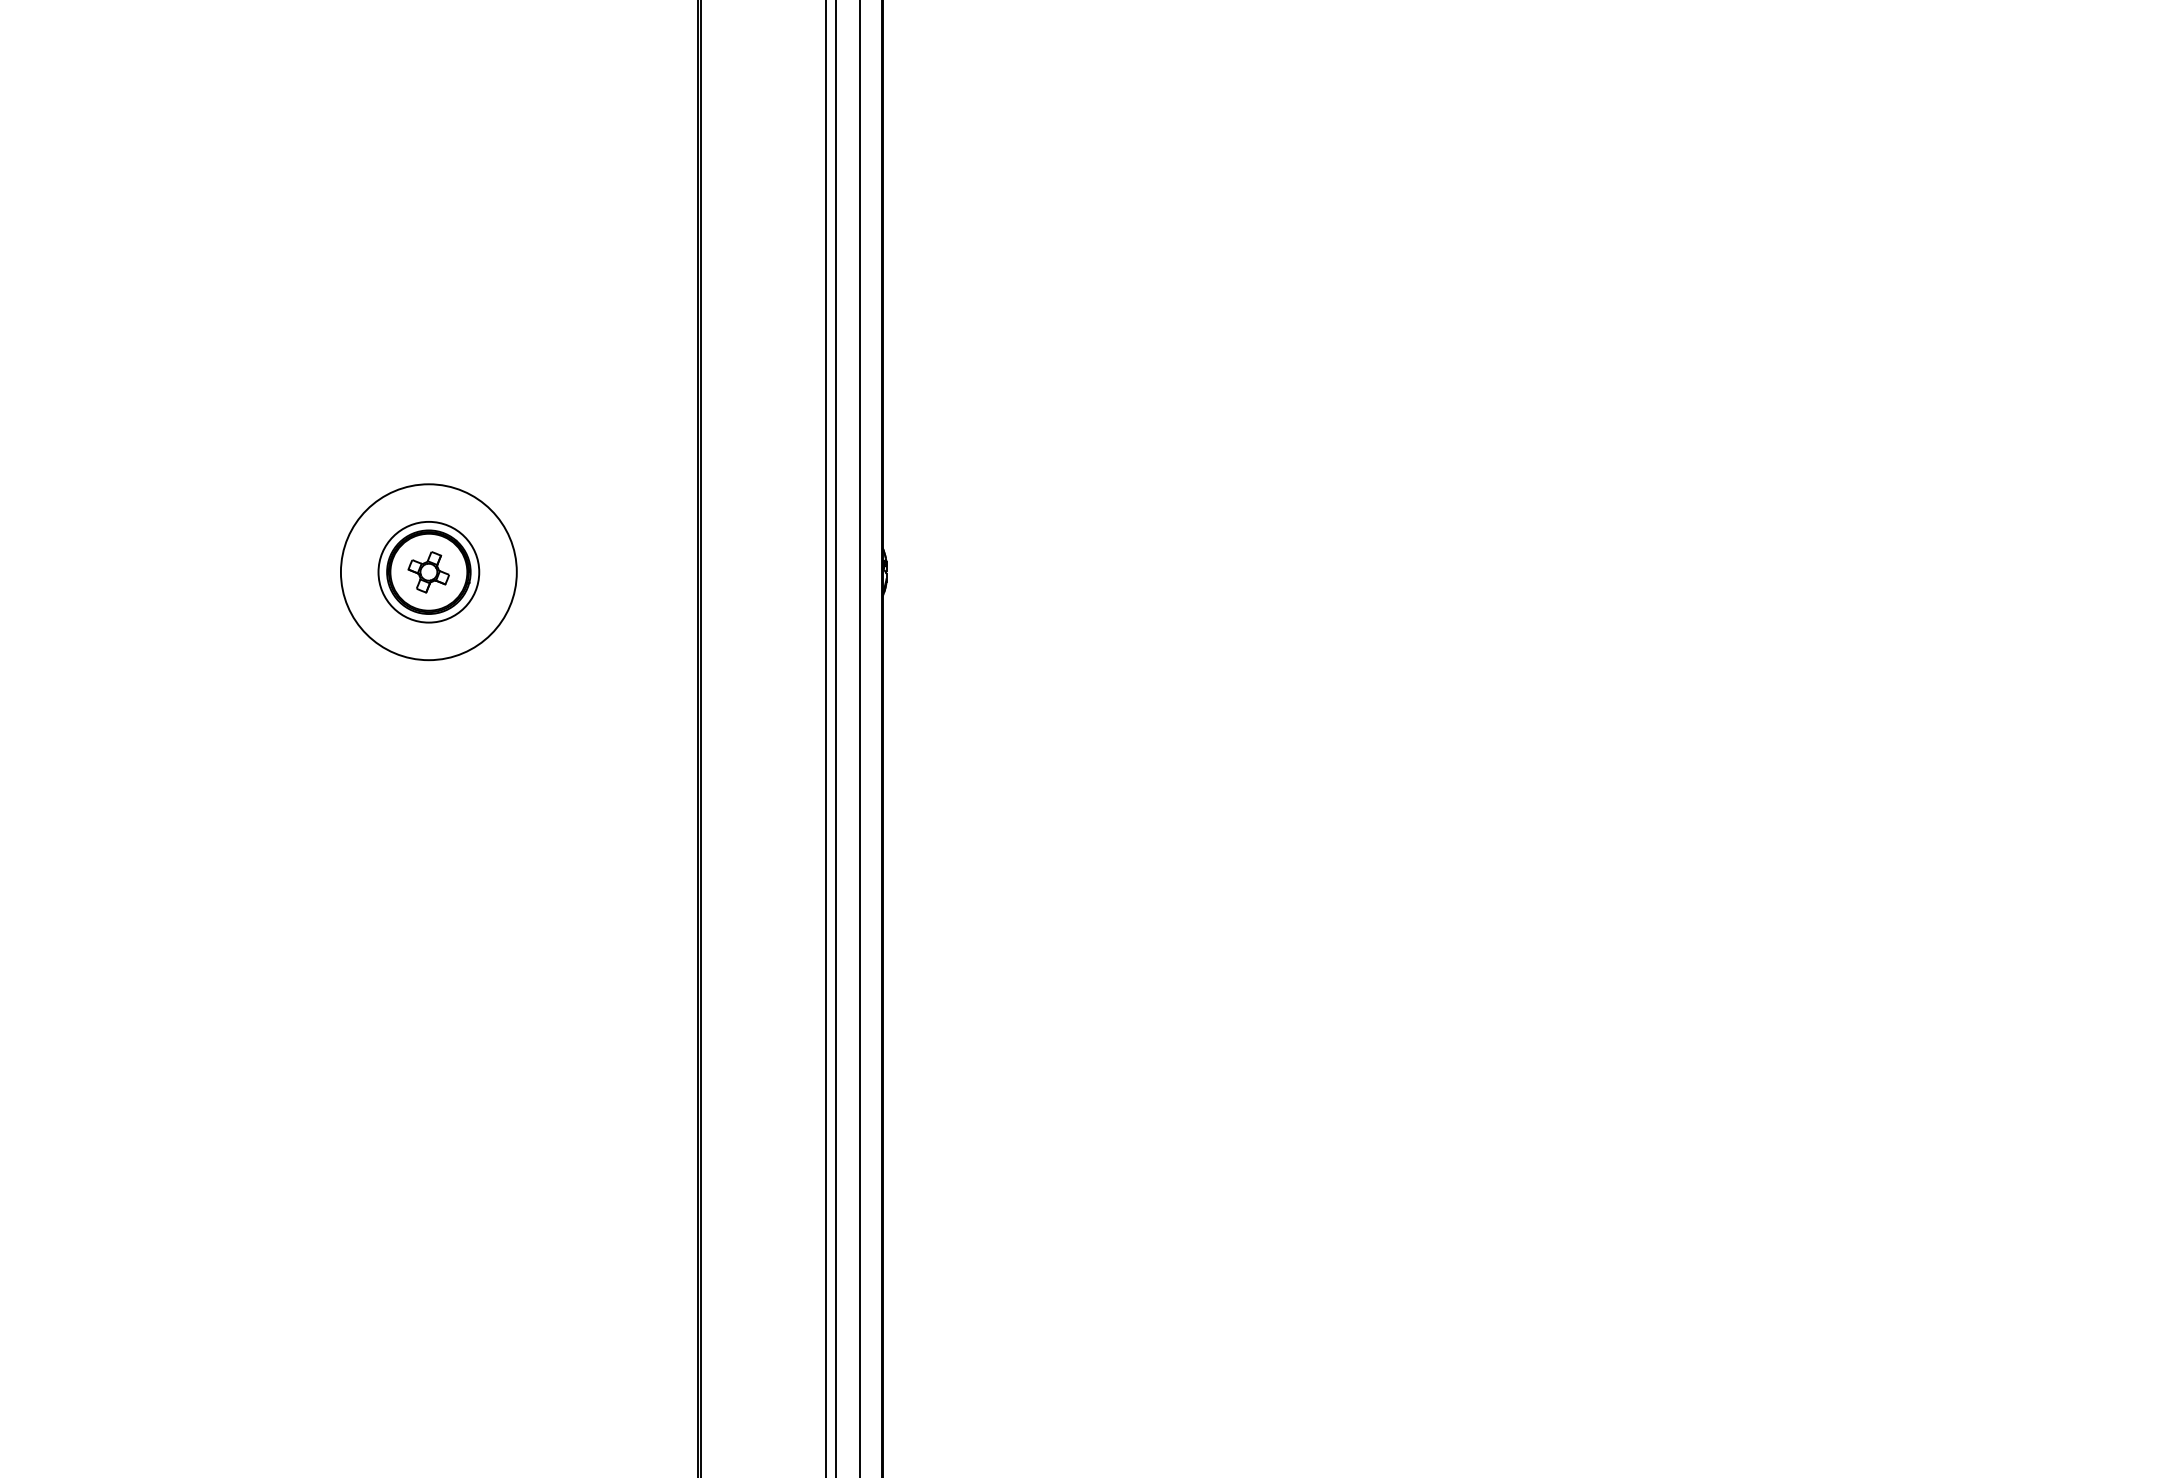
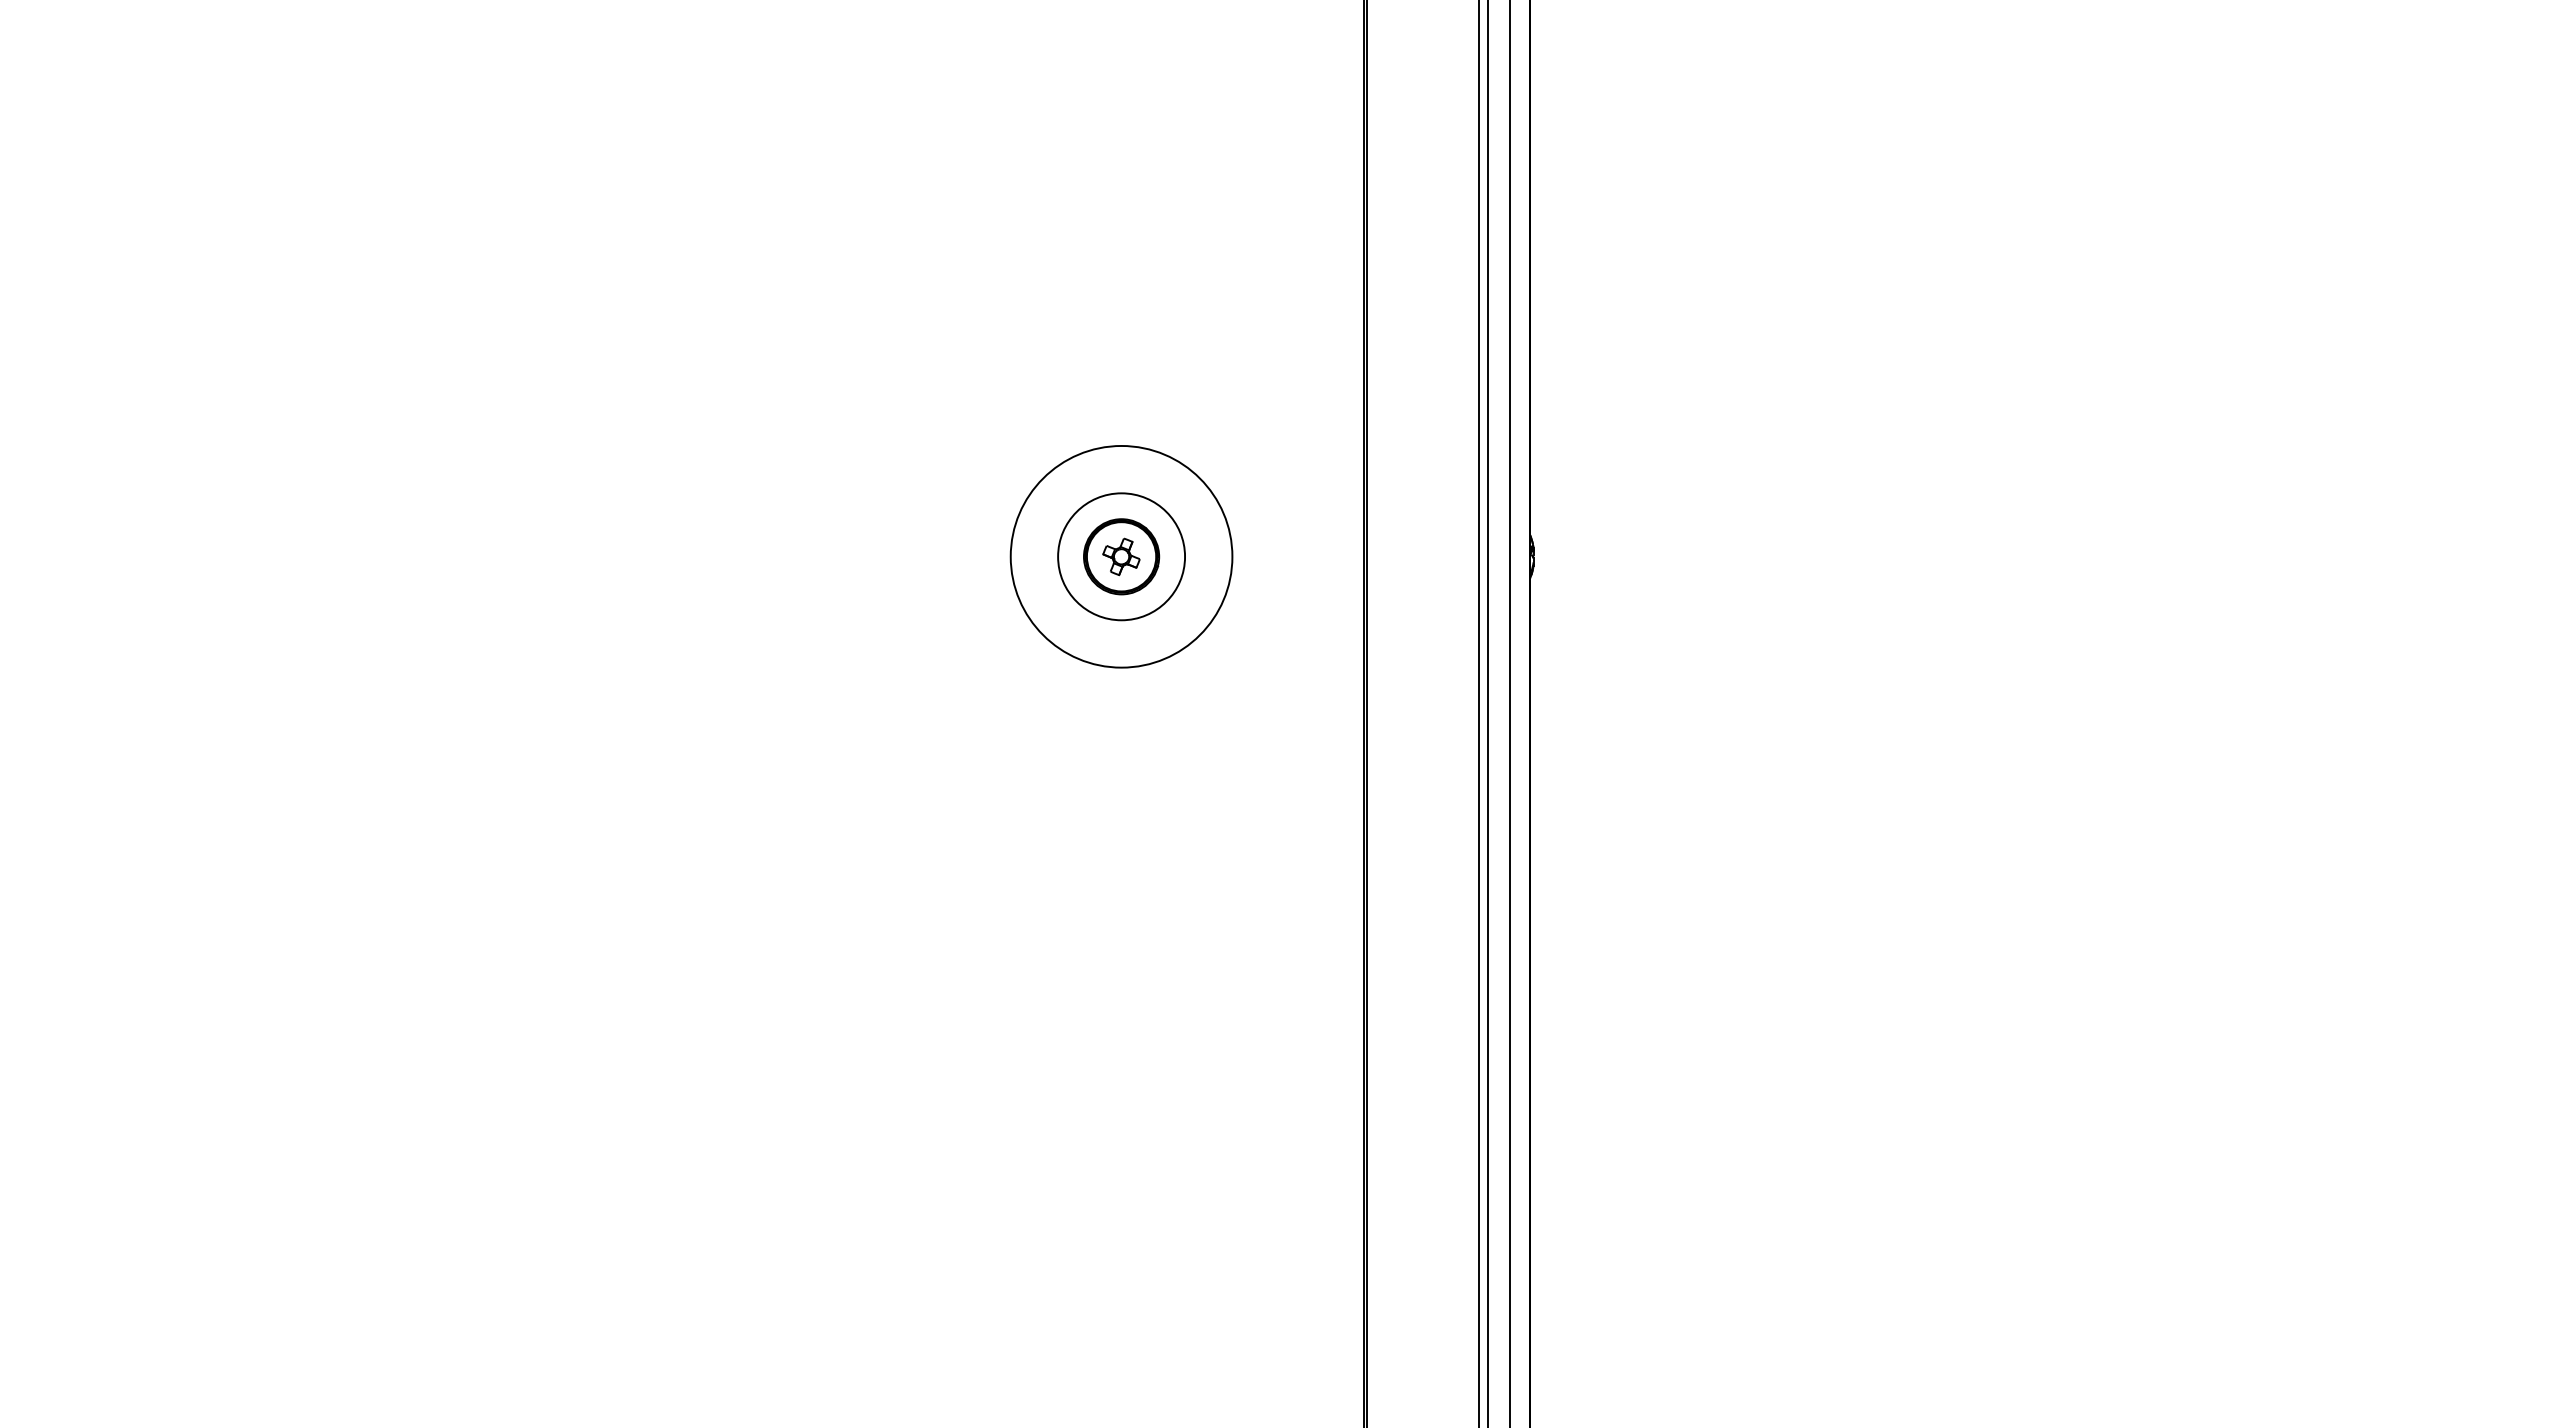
circle: (428, 571) -> (1121, 556), size x1.4
circle: (428, 571) -> (1121, 556), size x1.4

